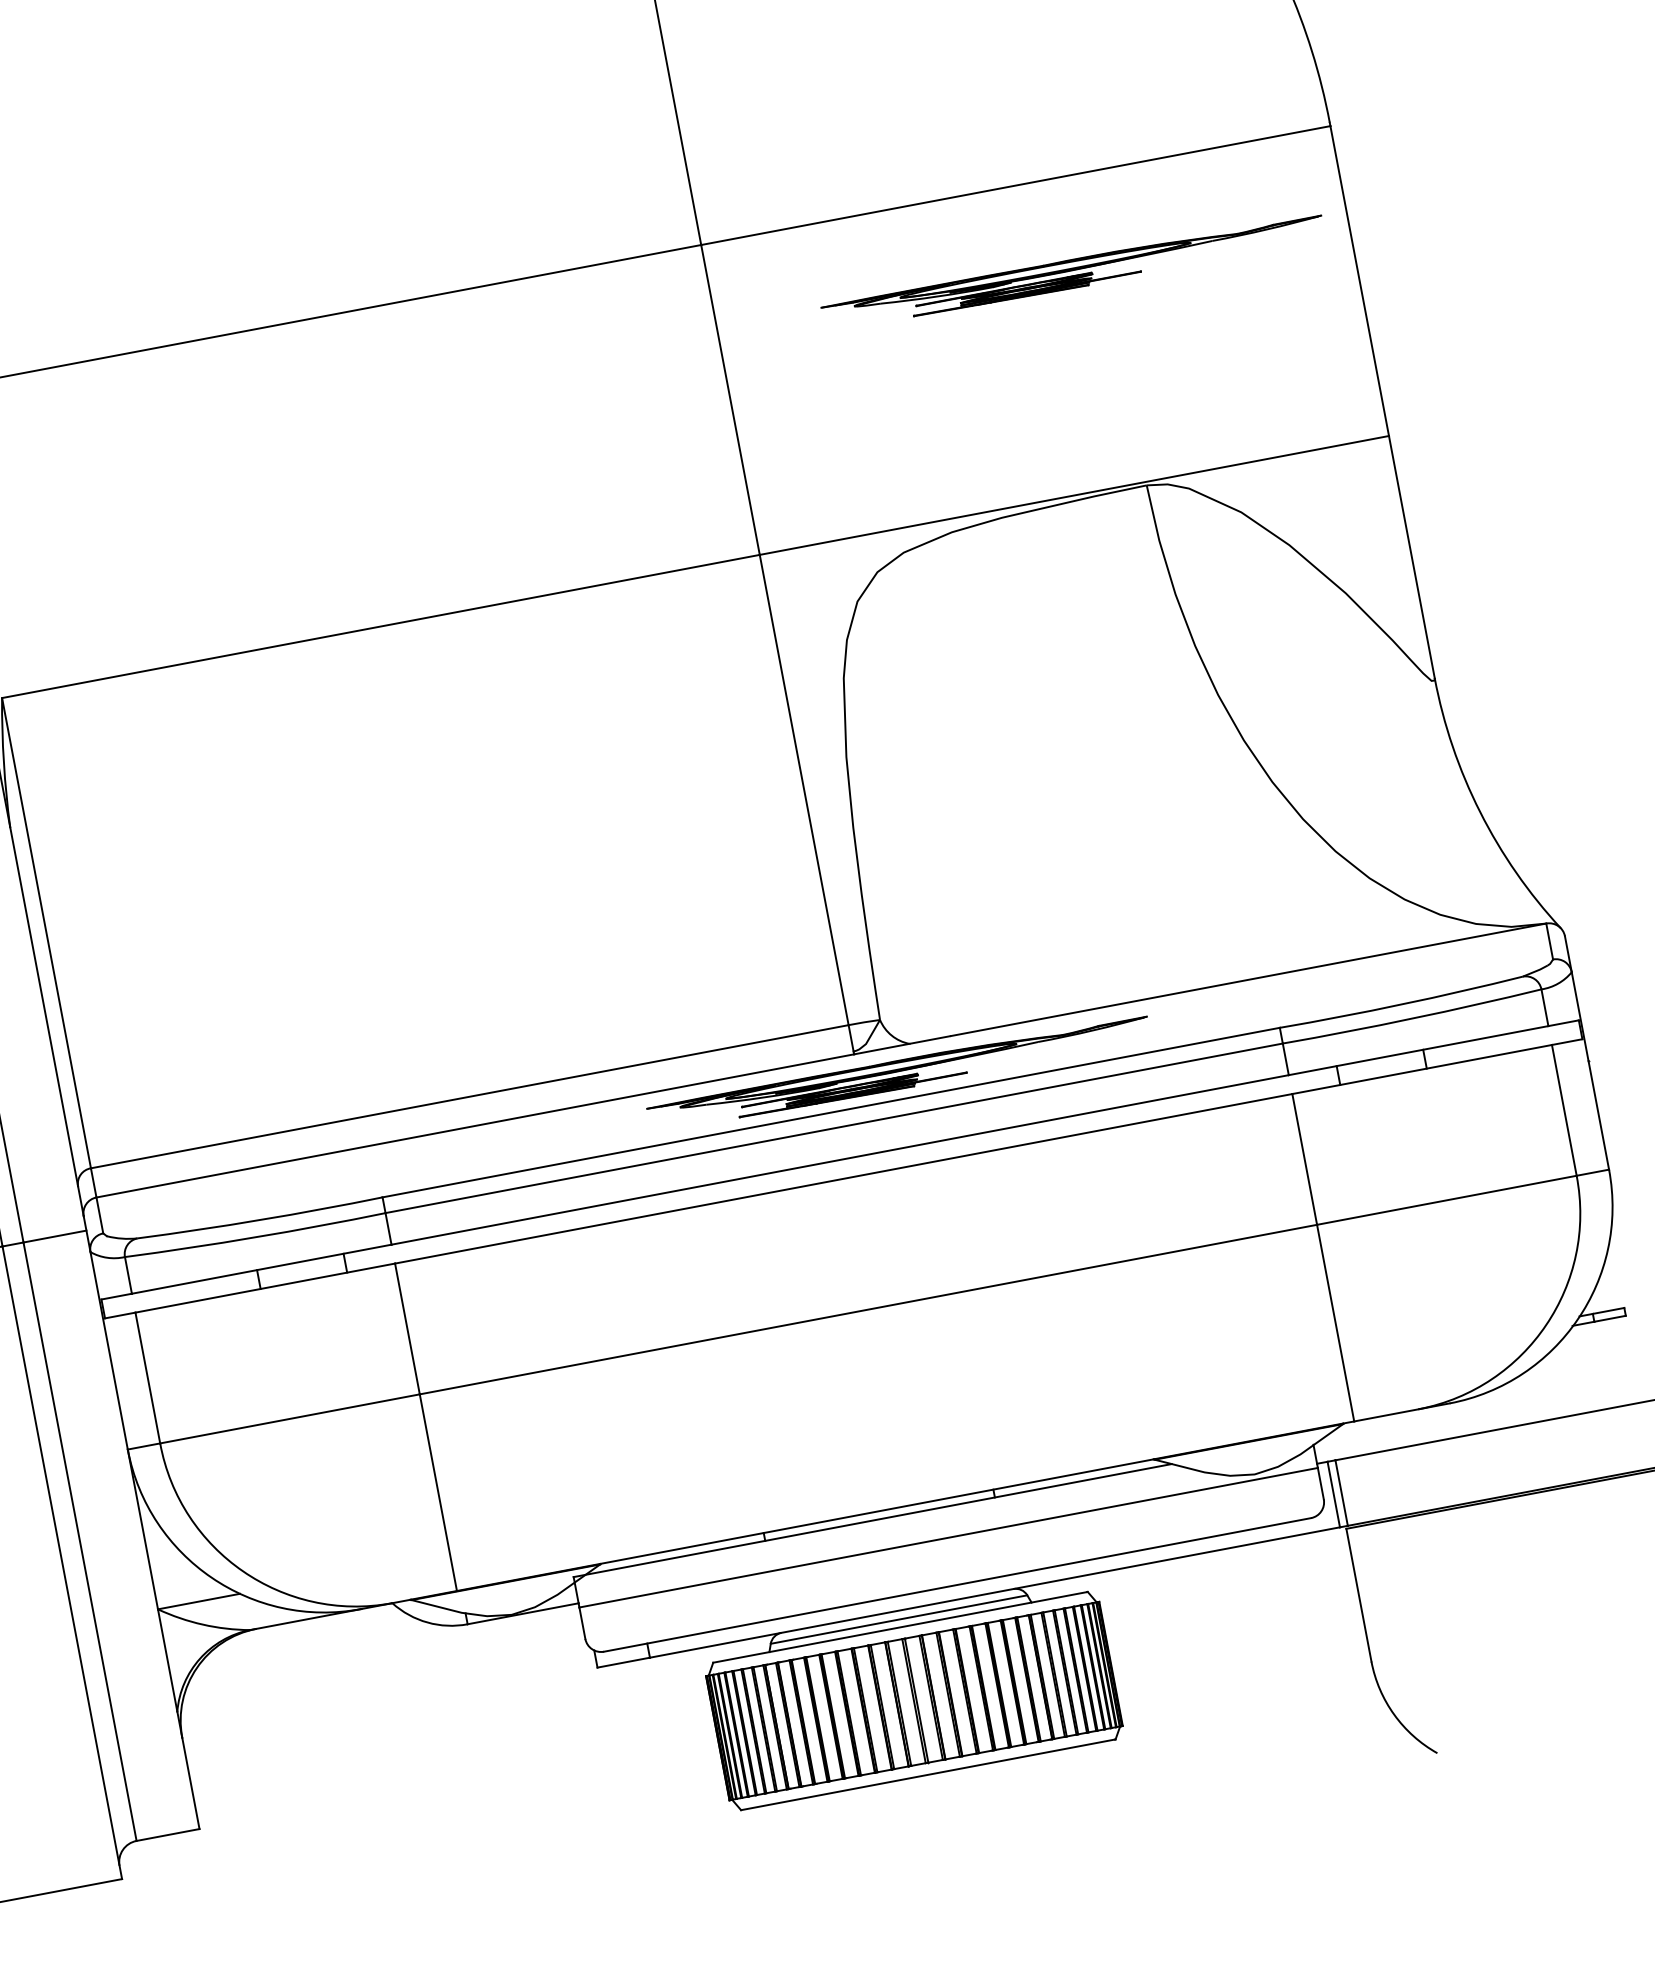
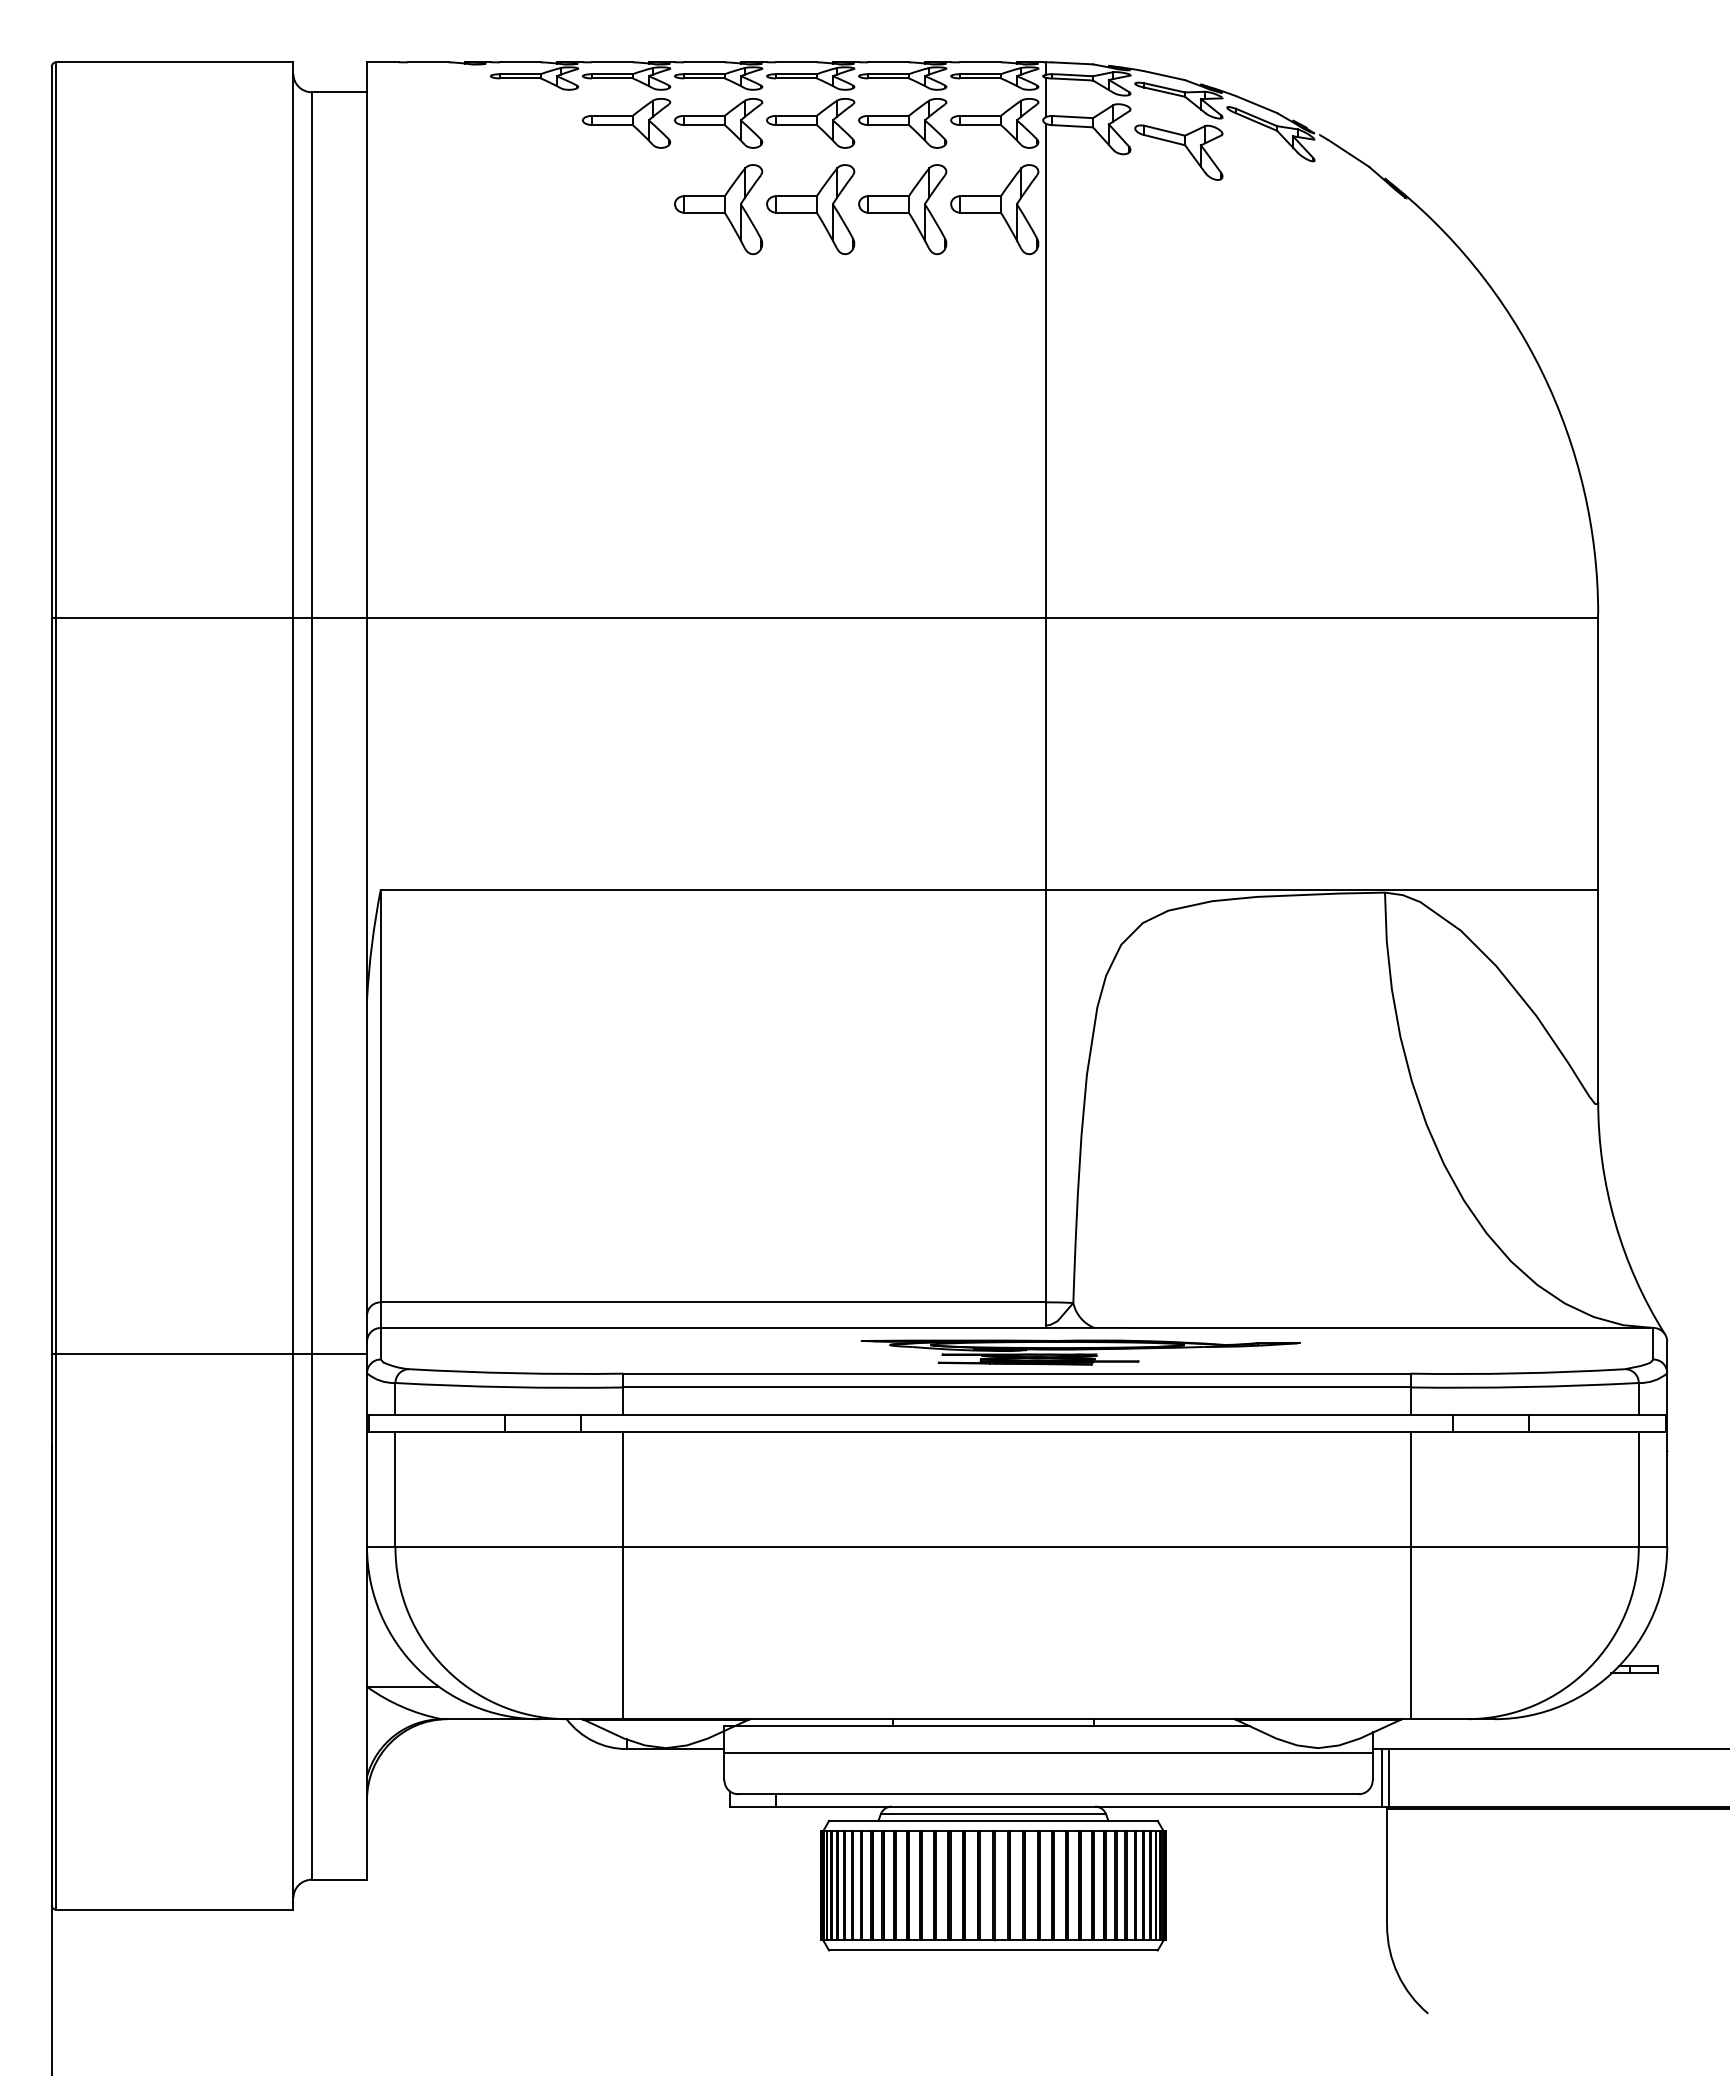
part: (1073, 273) -> (1356, 701), removed

